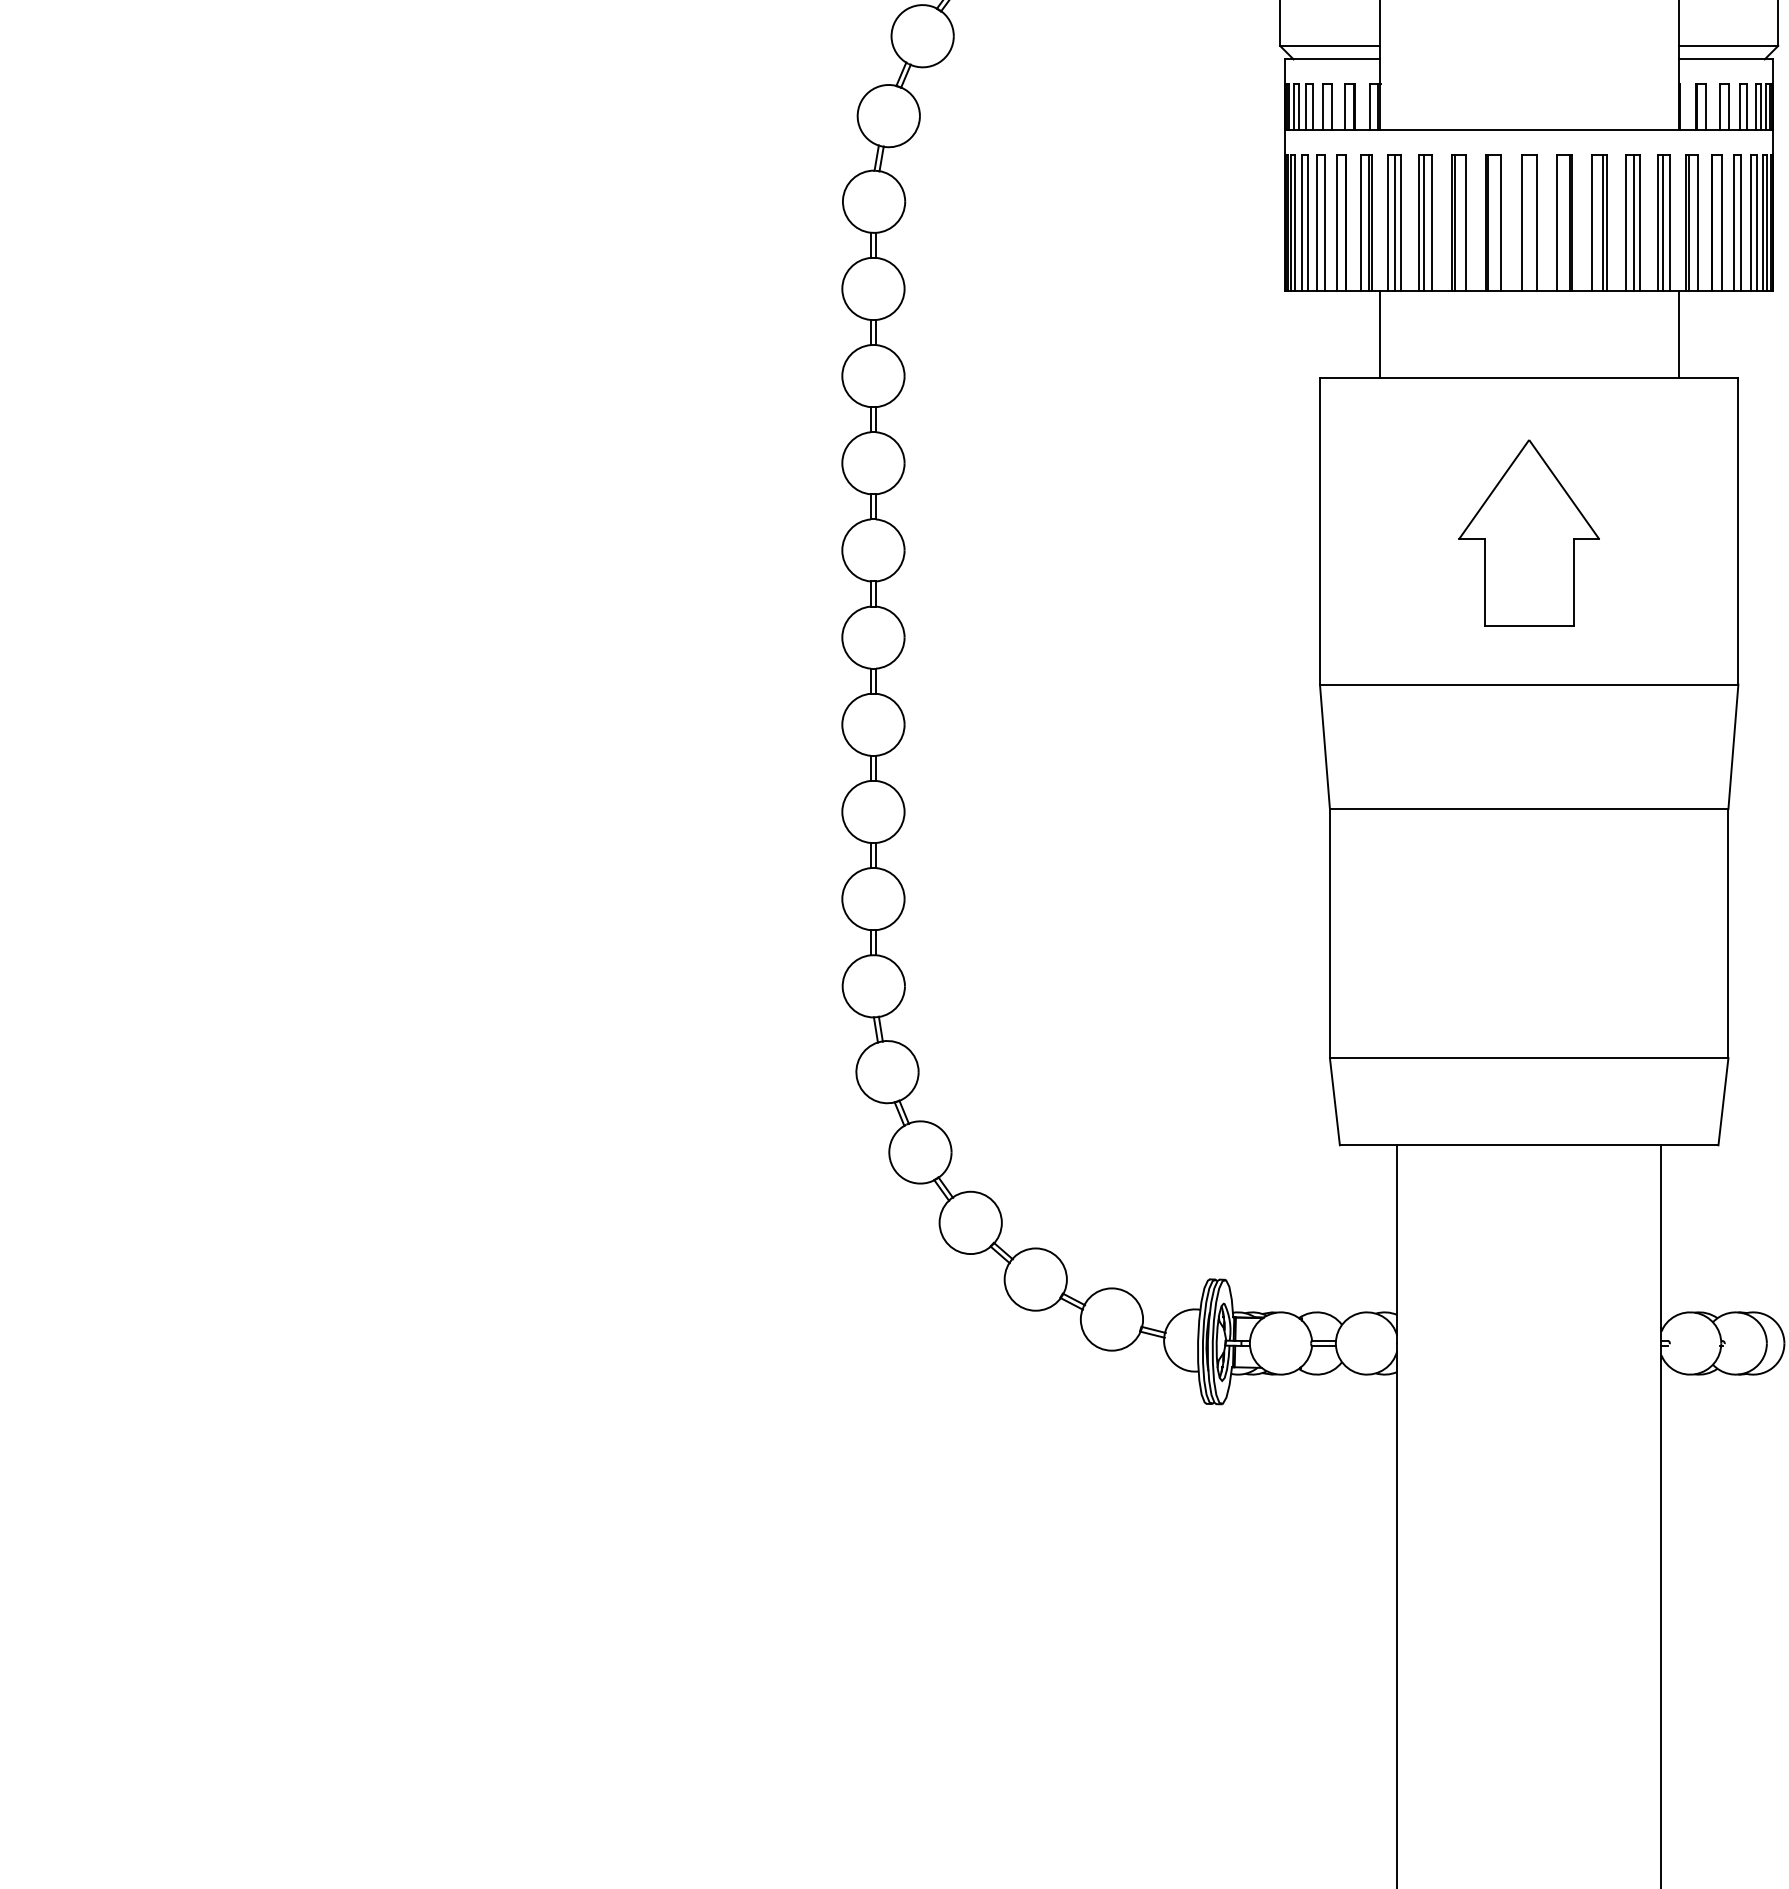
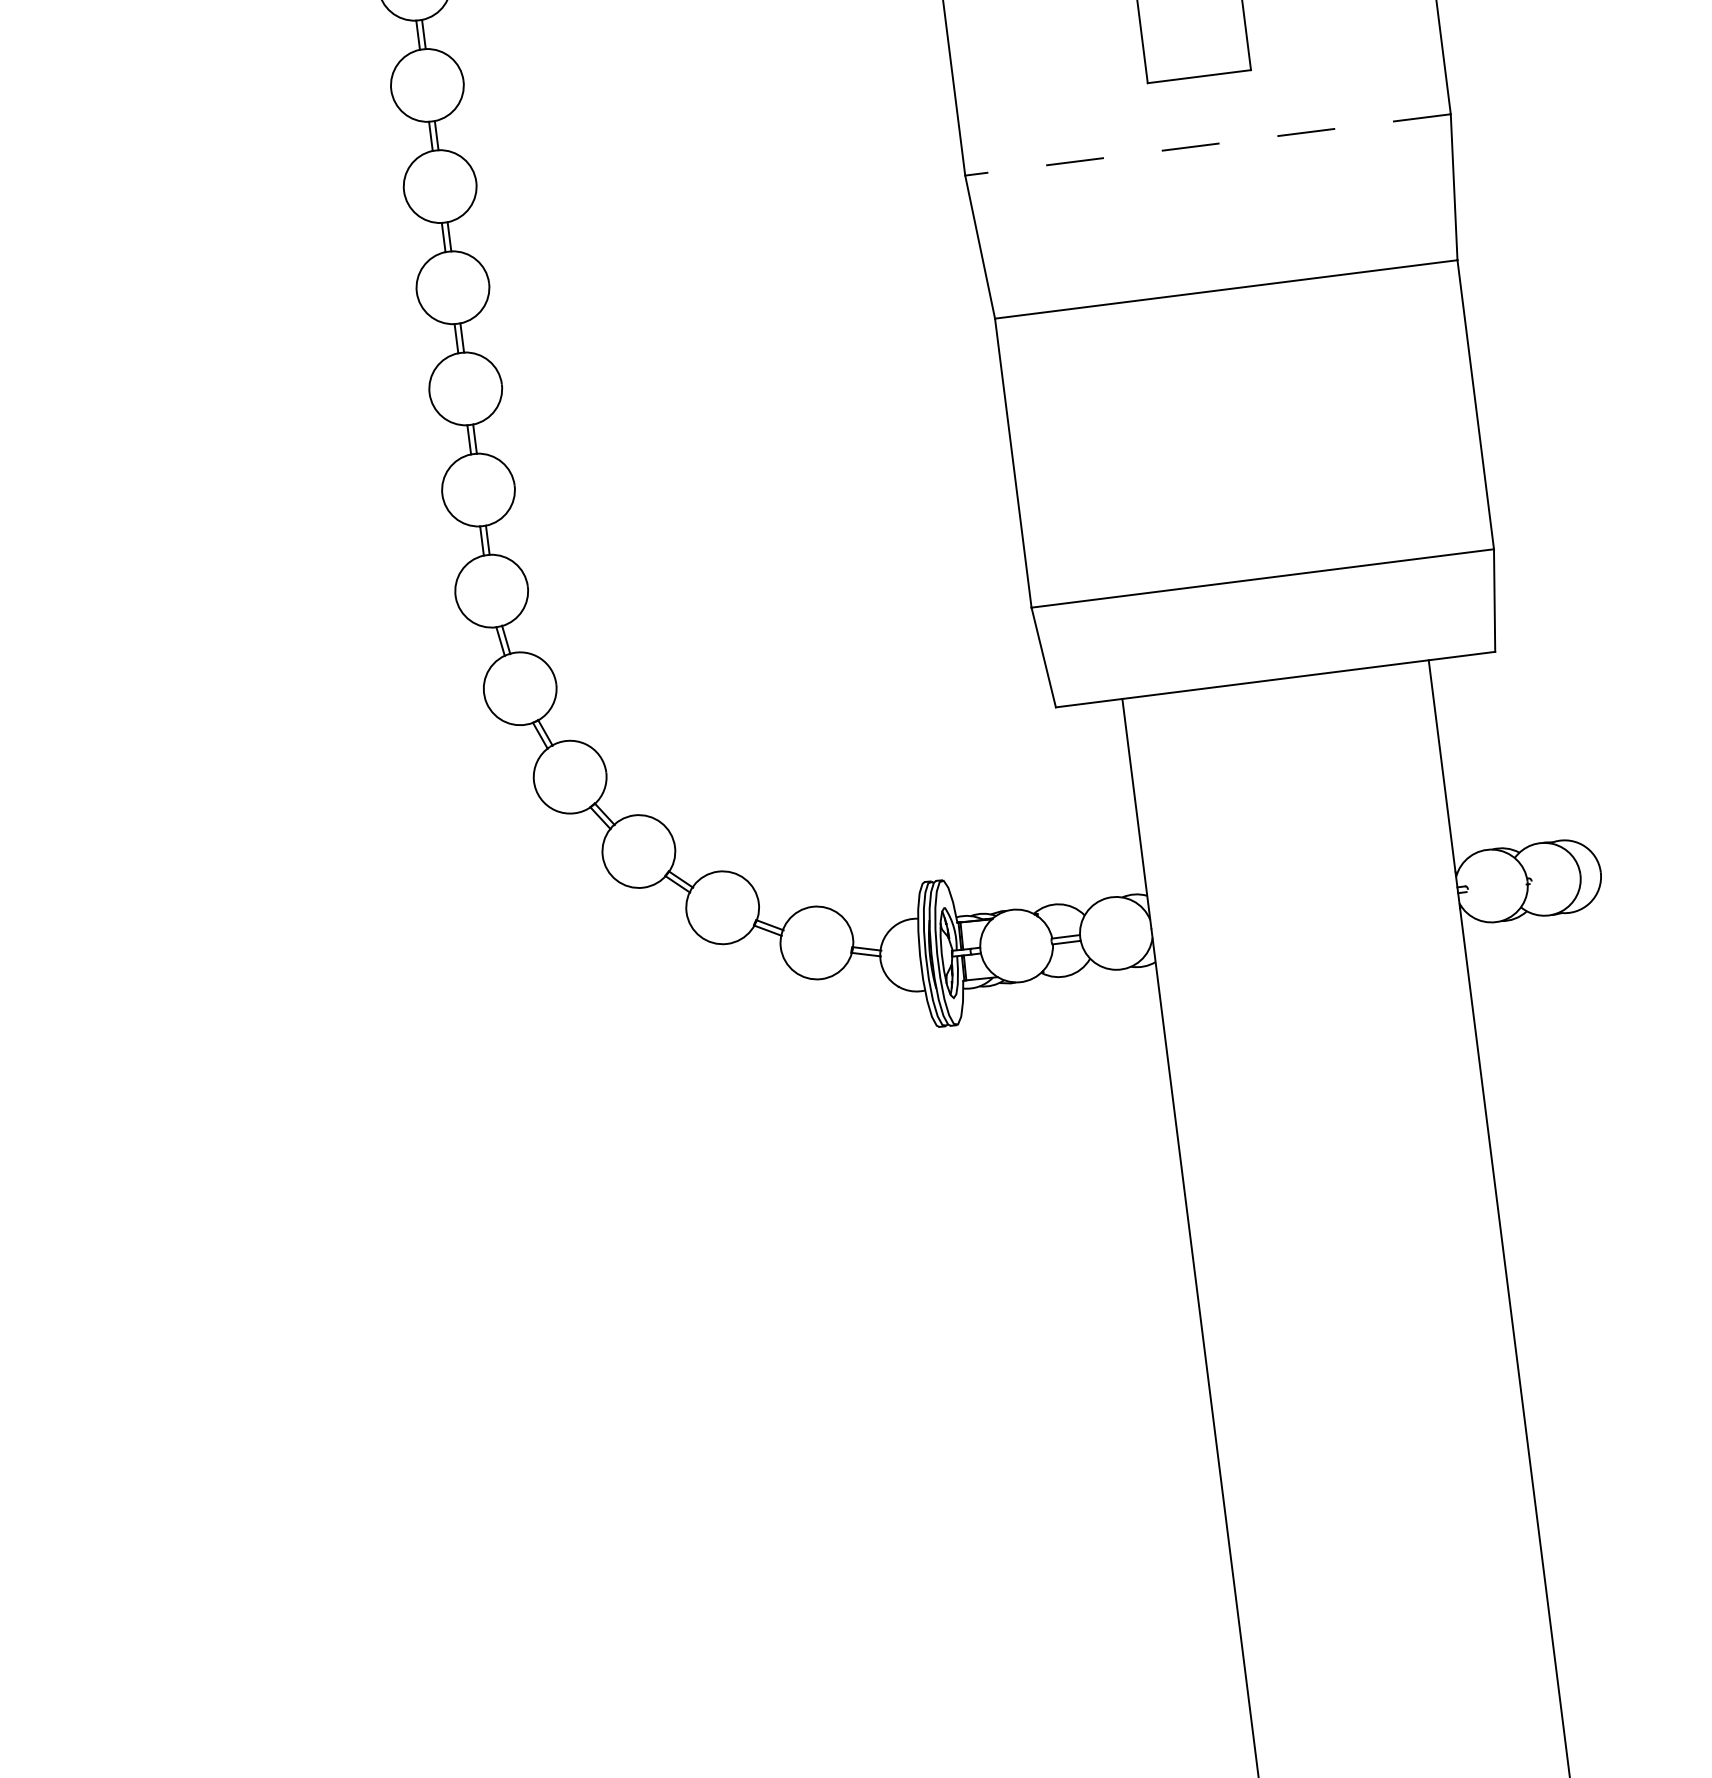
line: (1528, 684) -> (1207, 144), solid -> dashed

